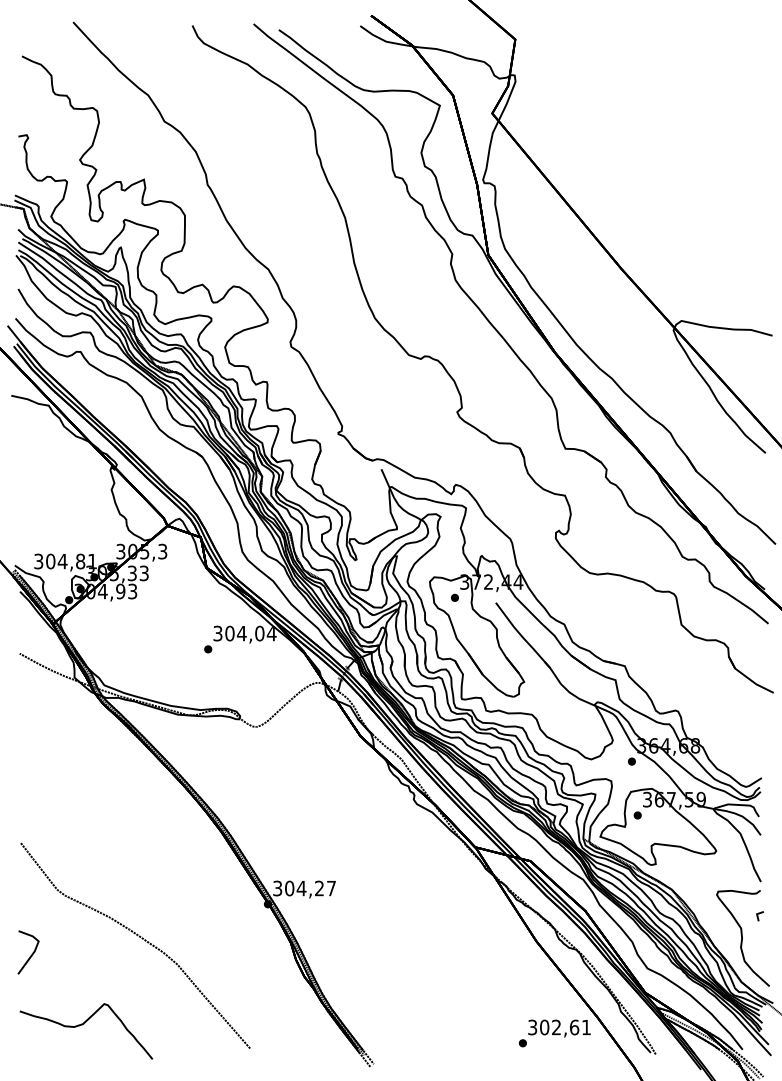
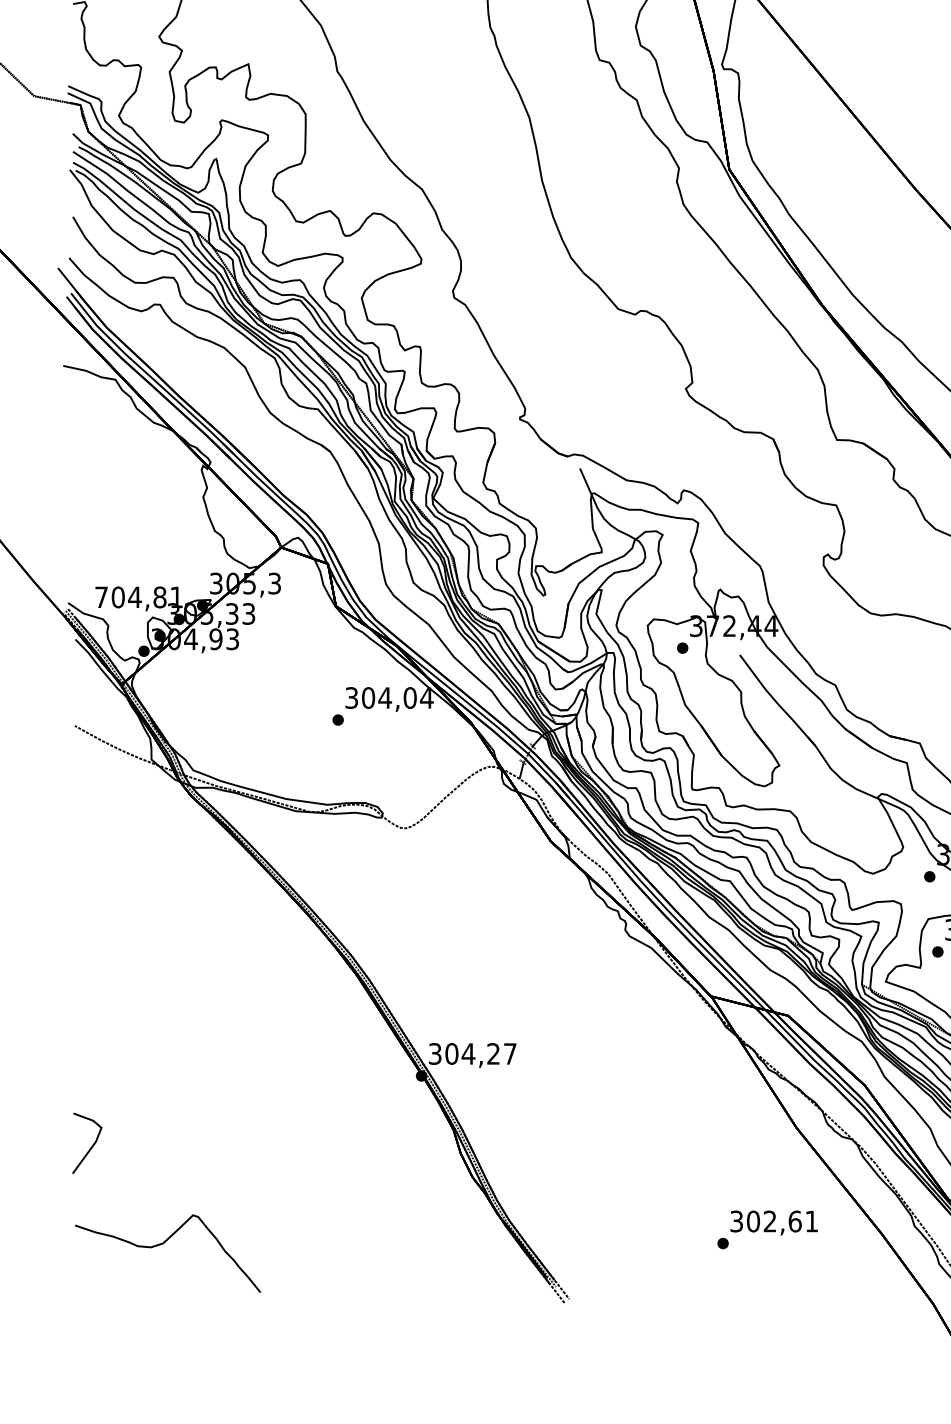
text: (38, 561) -> (101, 597), 304,81 -> 704,81
curve: (139, 937) -> (242, 1122), removed
text: (554, 1033) -> (767, 1229), moved

